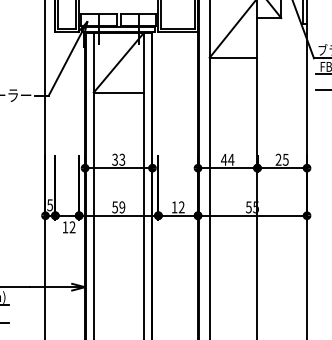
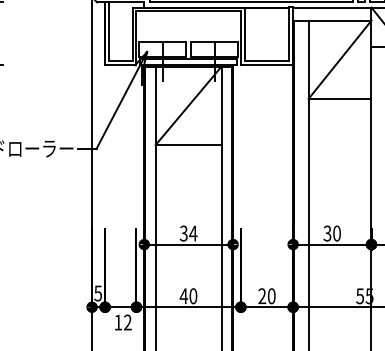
text: (122, 159) -> (193, 233), 33 -> 34
text: (227, 159) -> (331, 233), 44 -> 30
text: (118, 207) -> (188, 296), 59 -> 40
text: (177, 207) -> (266, 296), 12 -> 20

